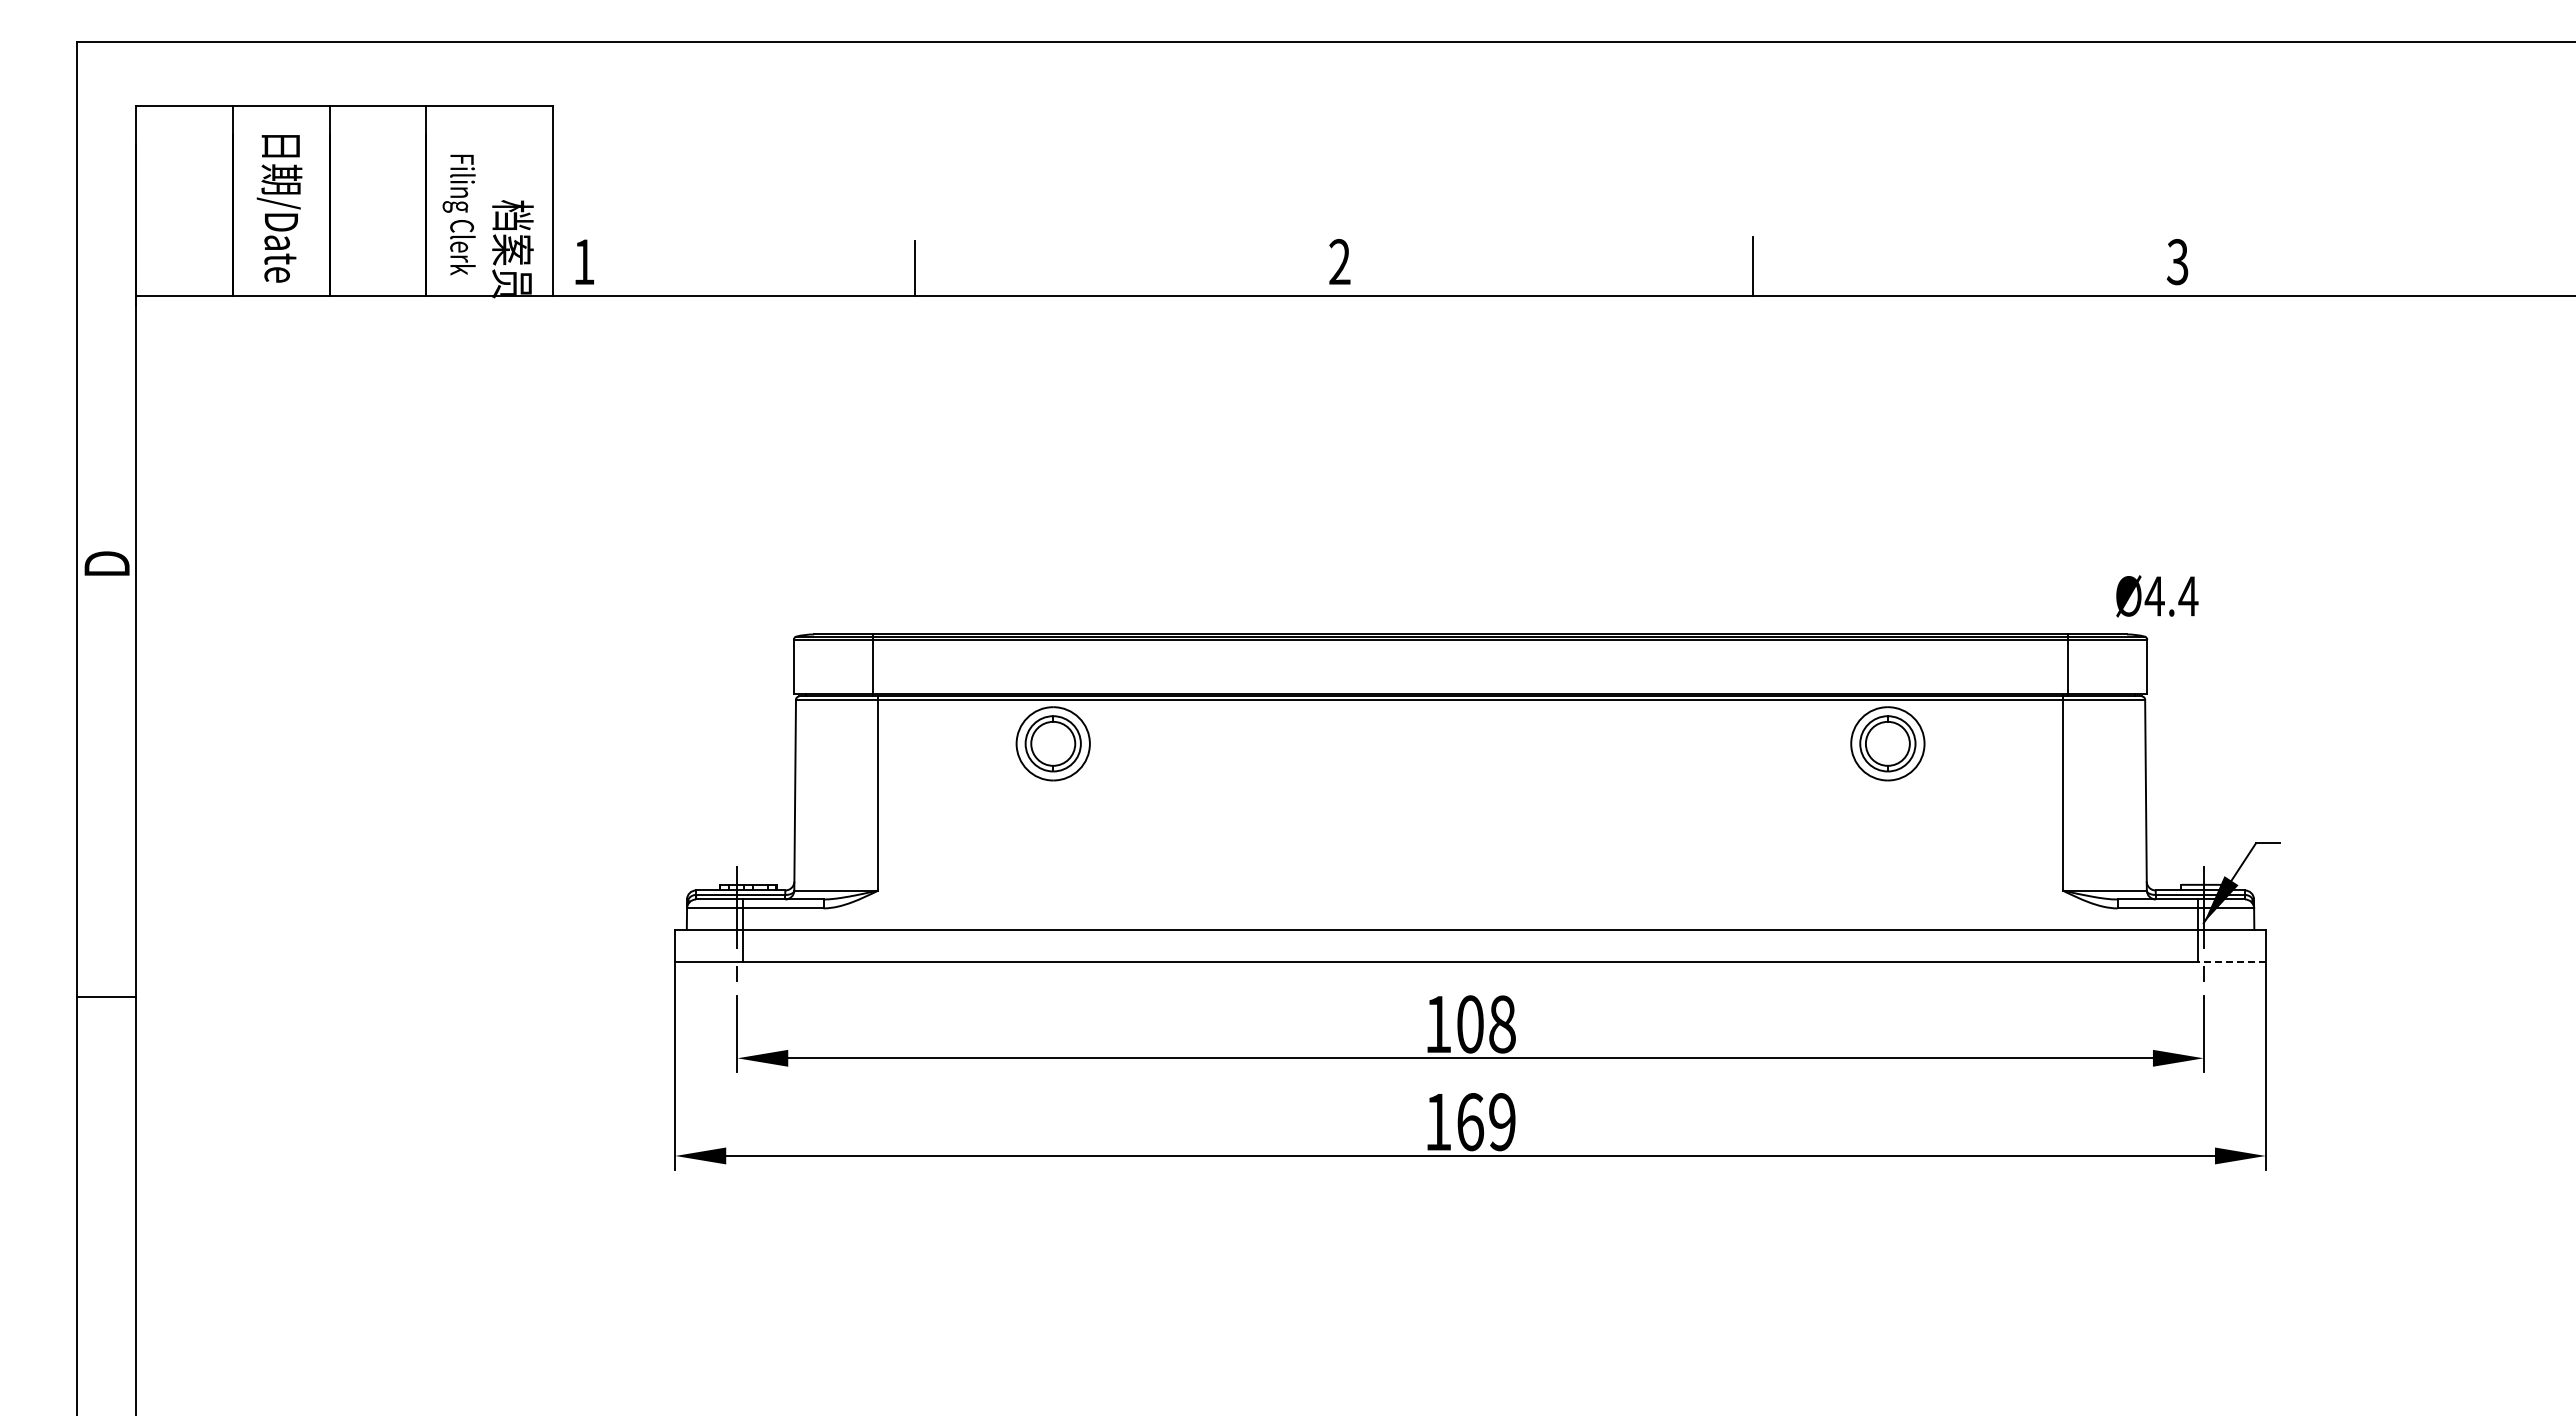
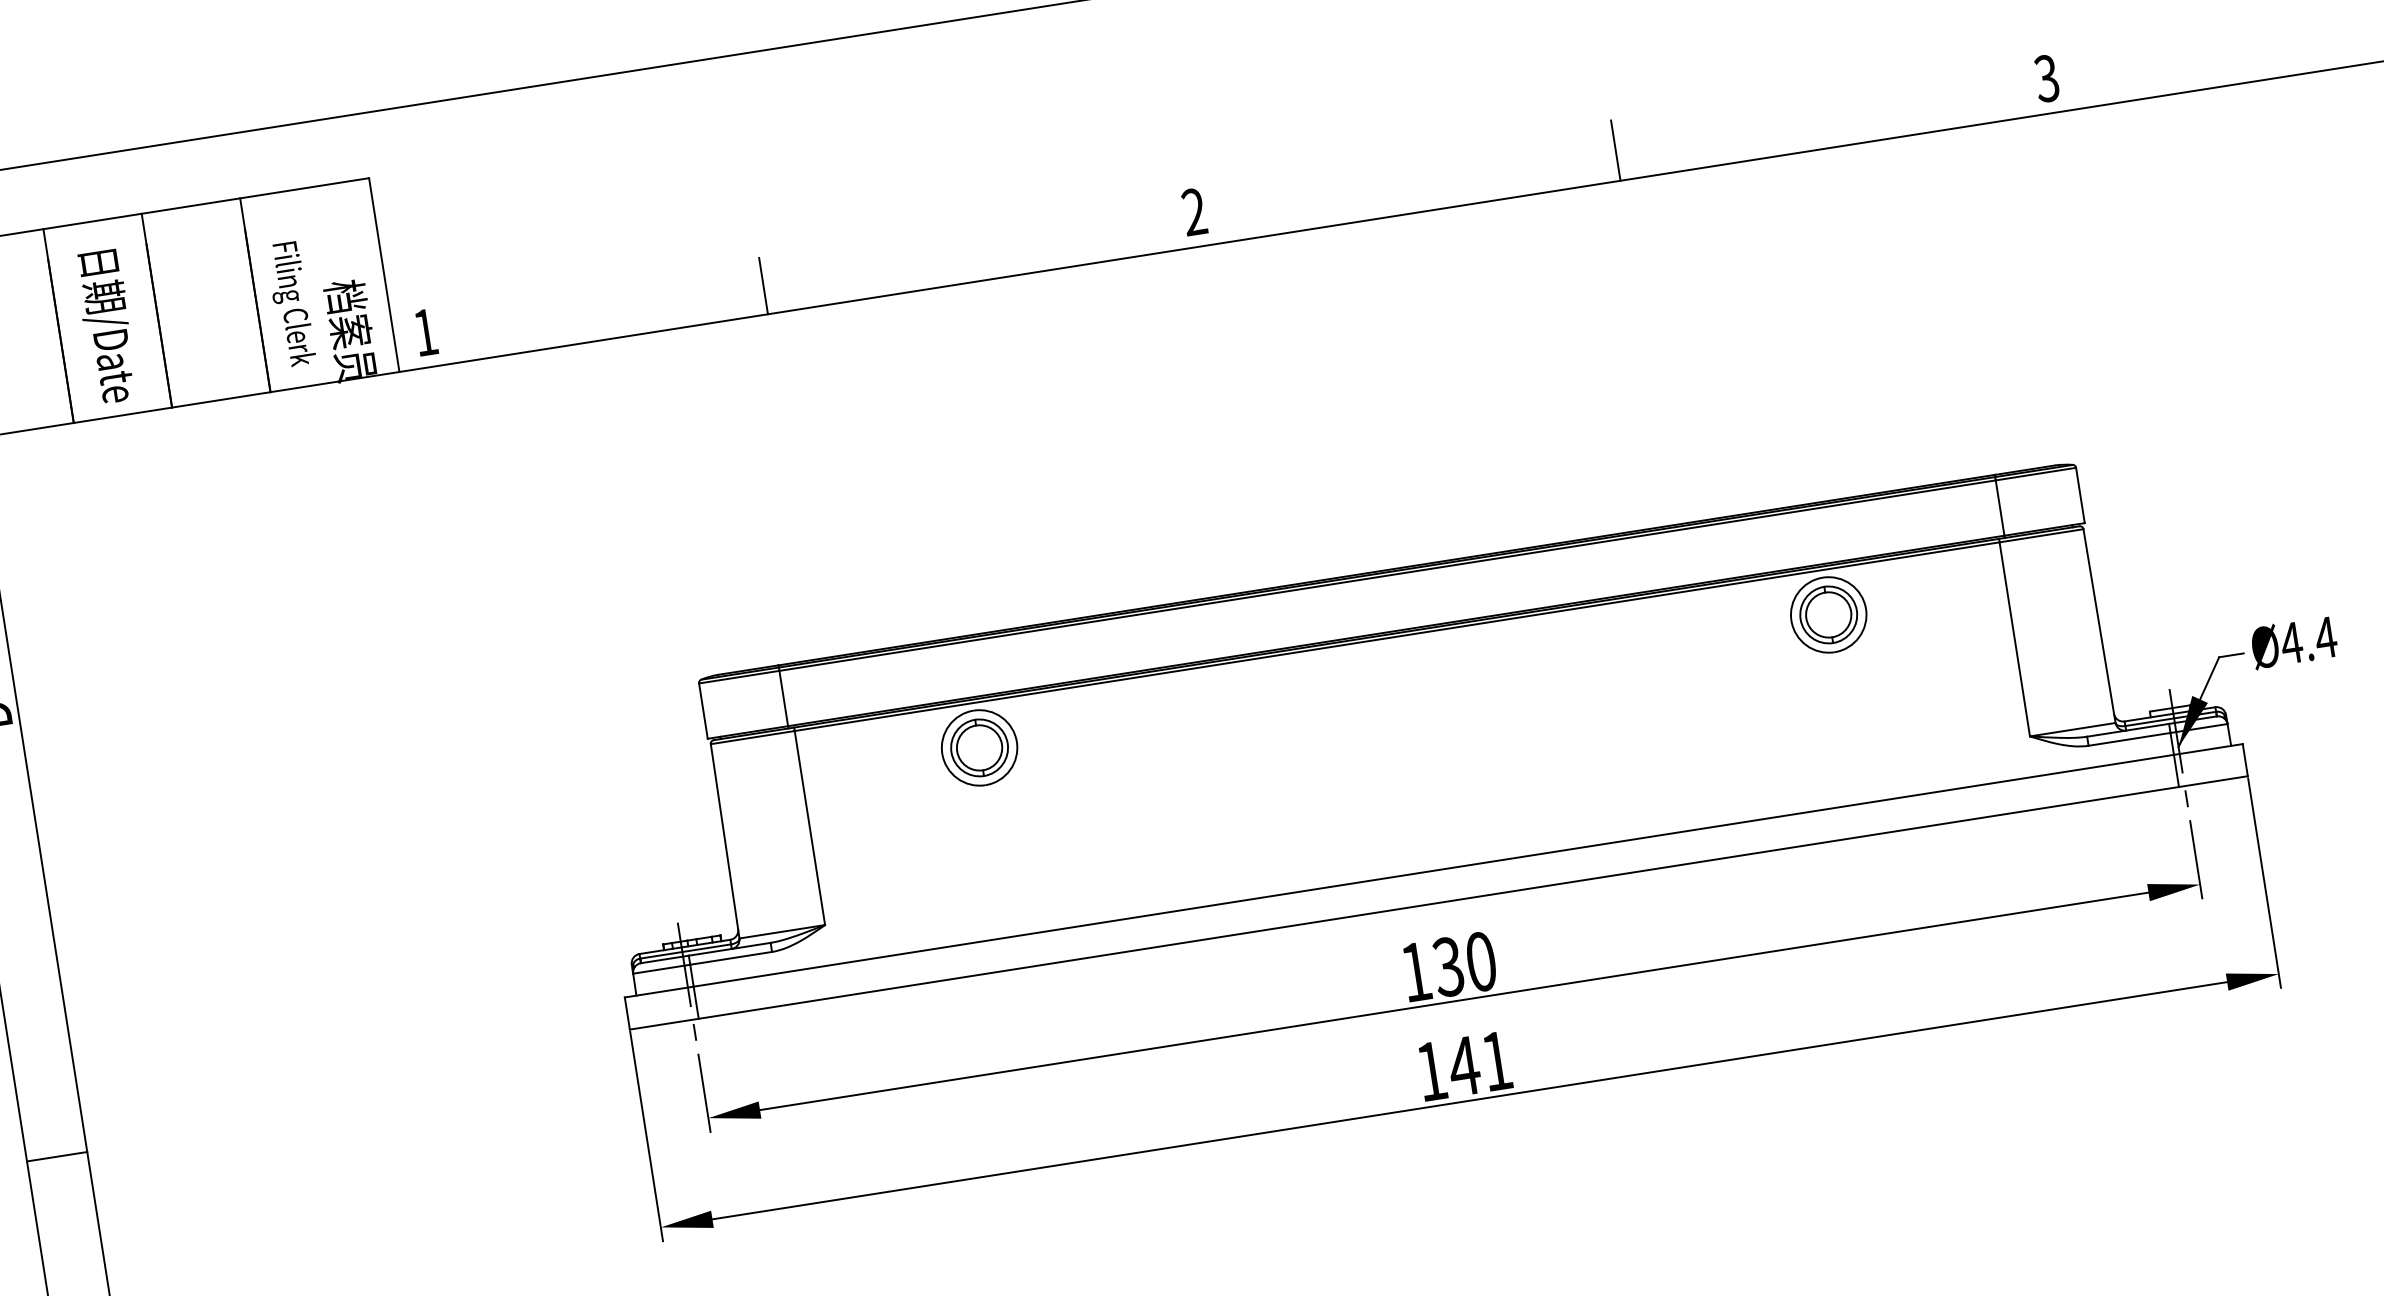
text: (2157, 596) -> (2294, 642), moved
line: (2231, 961) -> (2213, 781), dashed -> solid
text: (1485, 1024) -> (1464, 964), 108 -> 130
text: (1485, 1122) -> (1479, 1064), 169 -> 141

